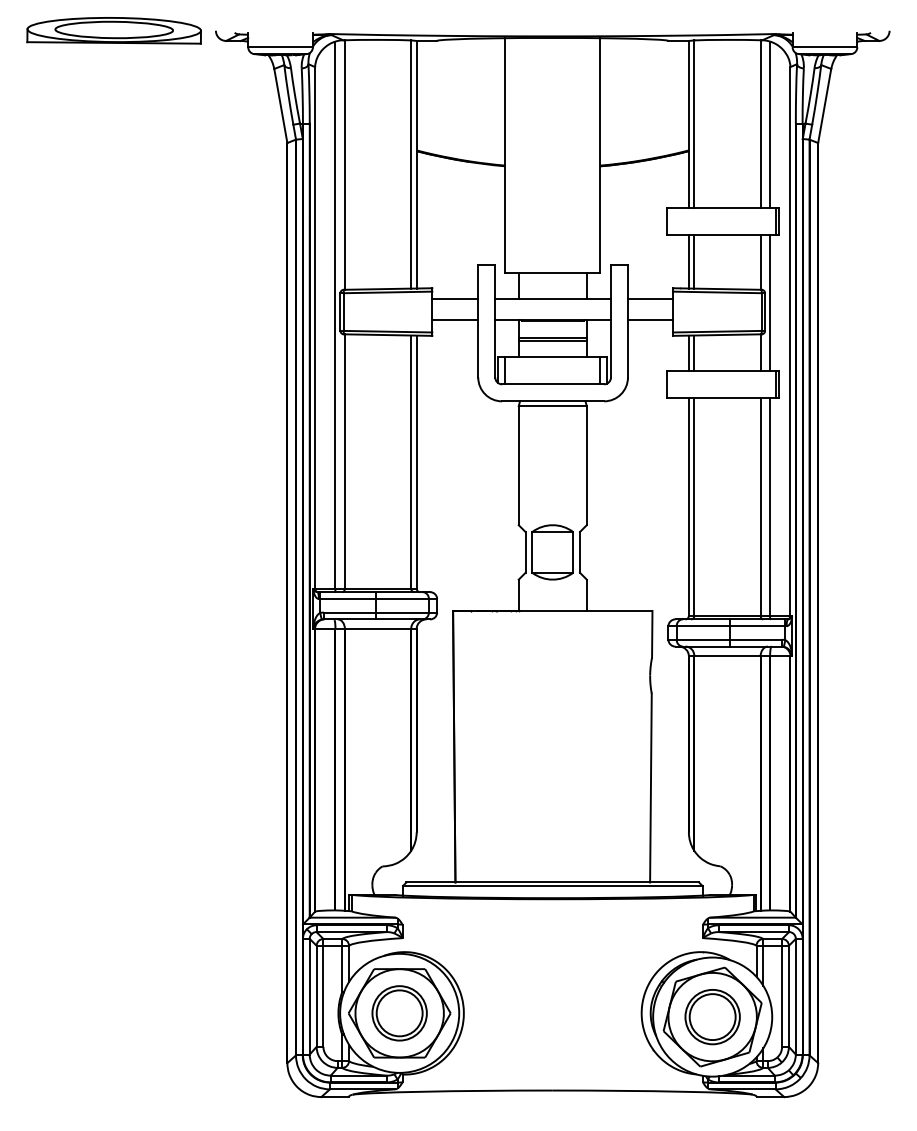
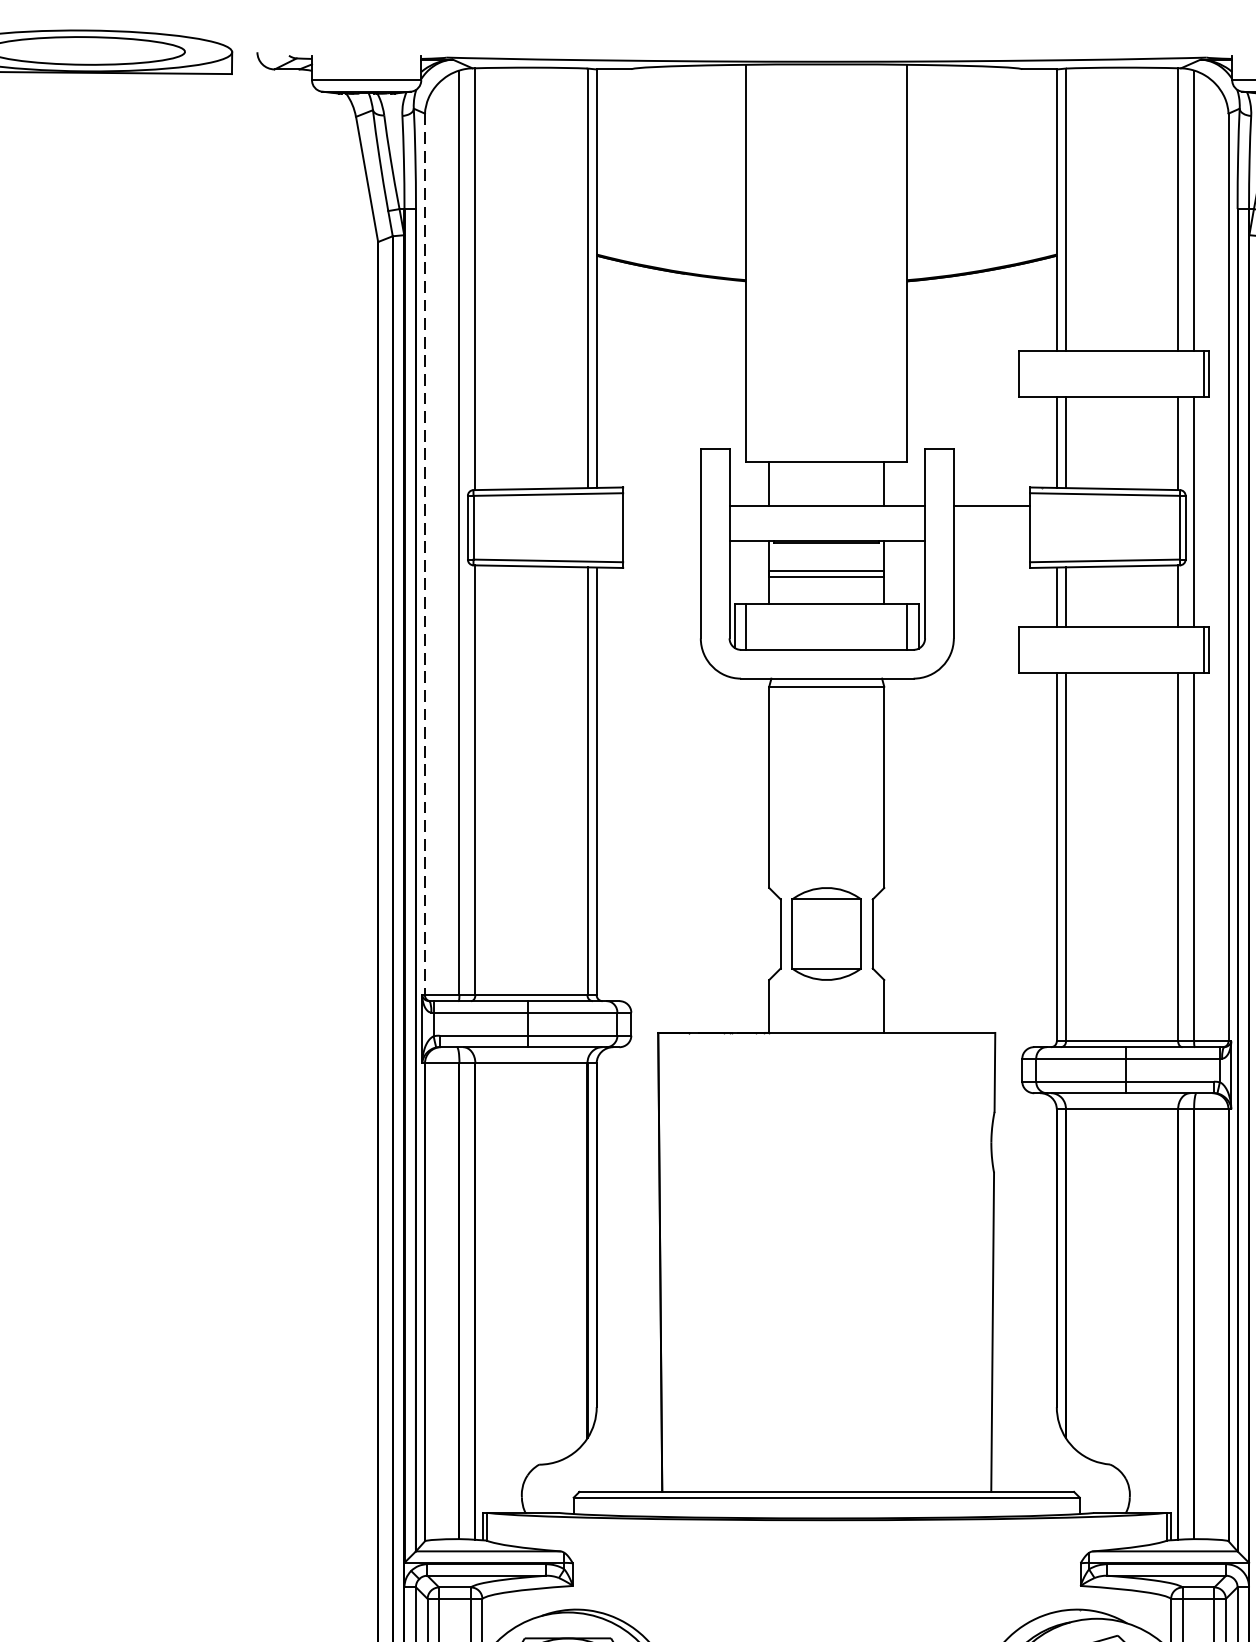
line: (455, 299) -> (662, 506), removed
line: (455, 319) -> (662, 540), removed
line: (650, 319) -> (991, 540), removed
line: (315, 327) -> (425, 553), solid -> dashed

